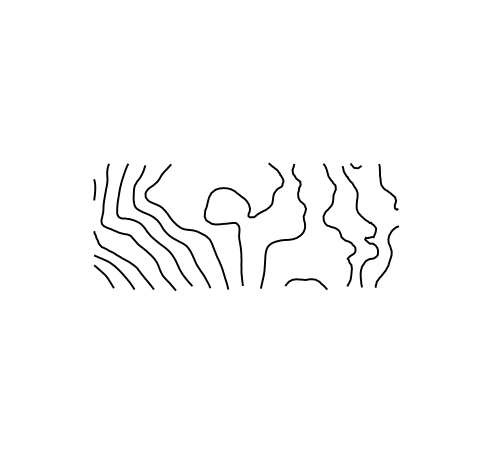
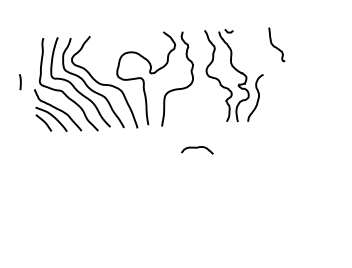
line: (94, 189) -> (20, 81), moved
curve: (387, 189) -> (276, 46), moved
curve: (305, 280) -> (196, 148), moved

